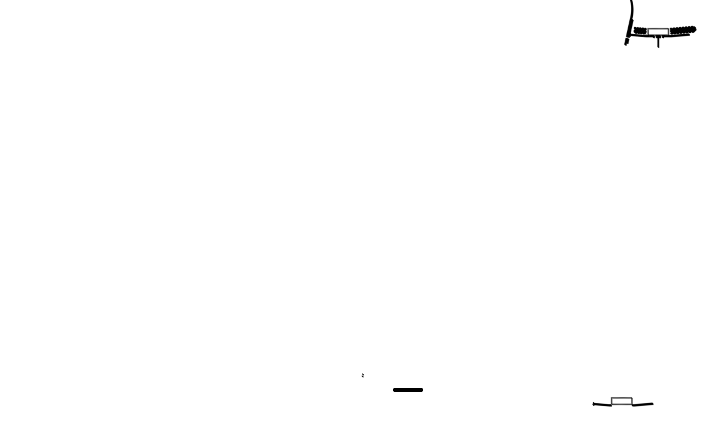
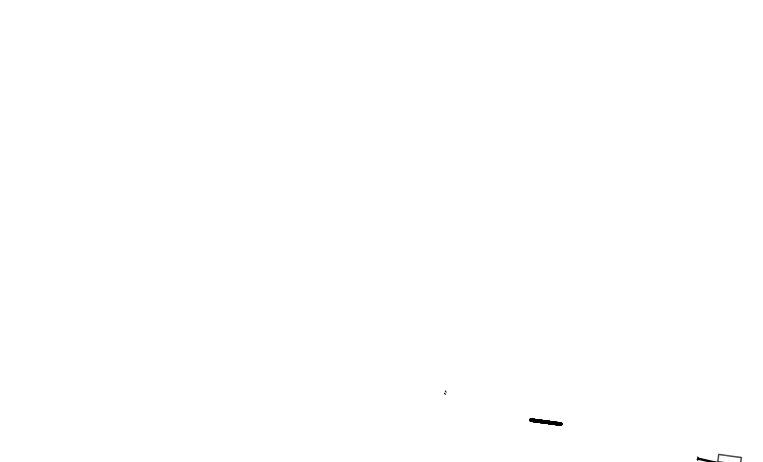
line: (407, 389) -> (545, 421), moved

